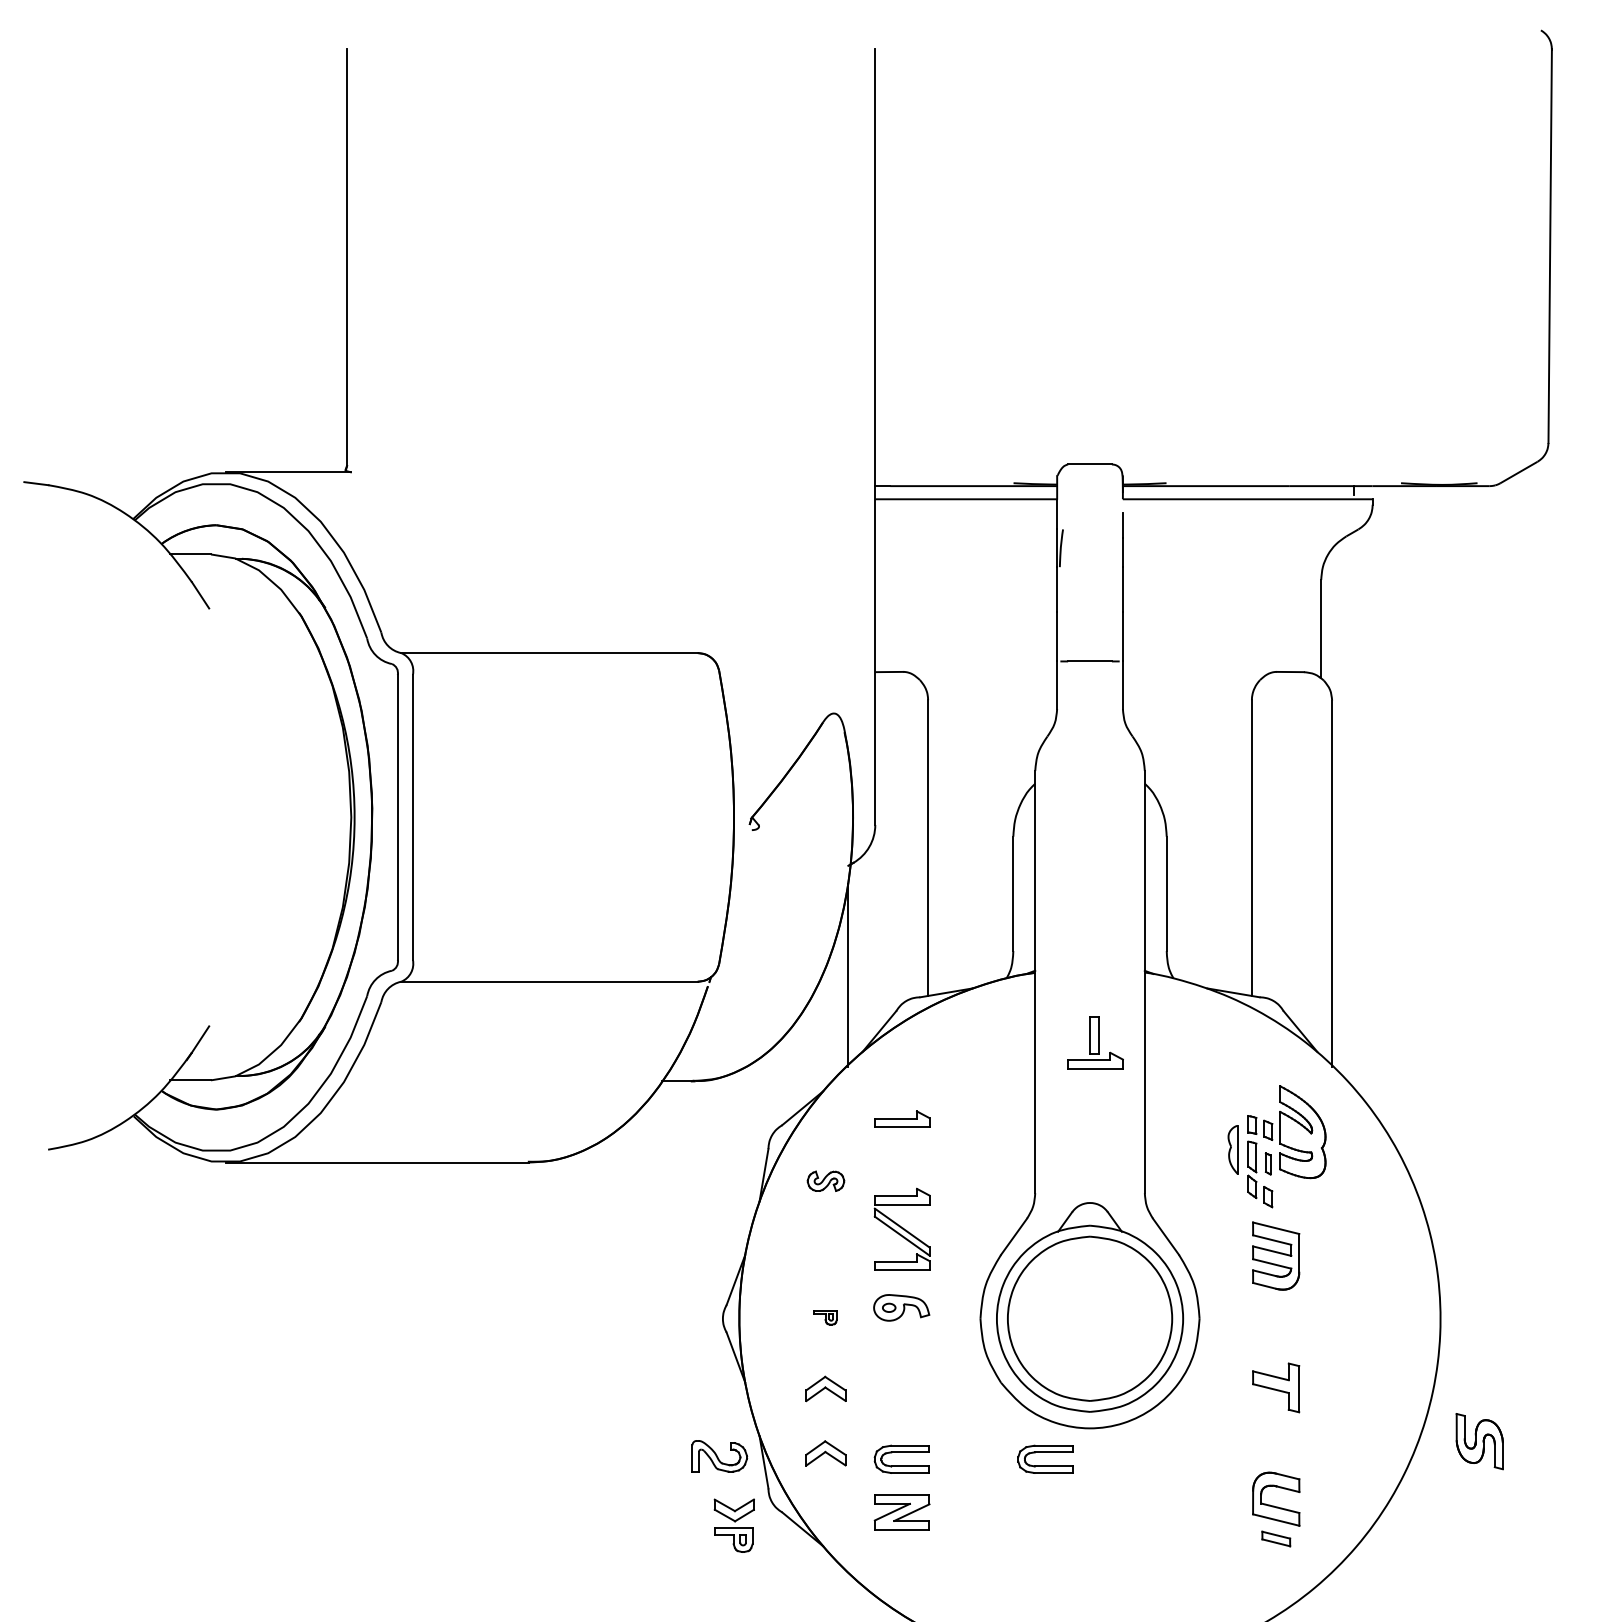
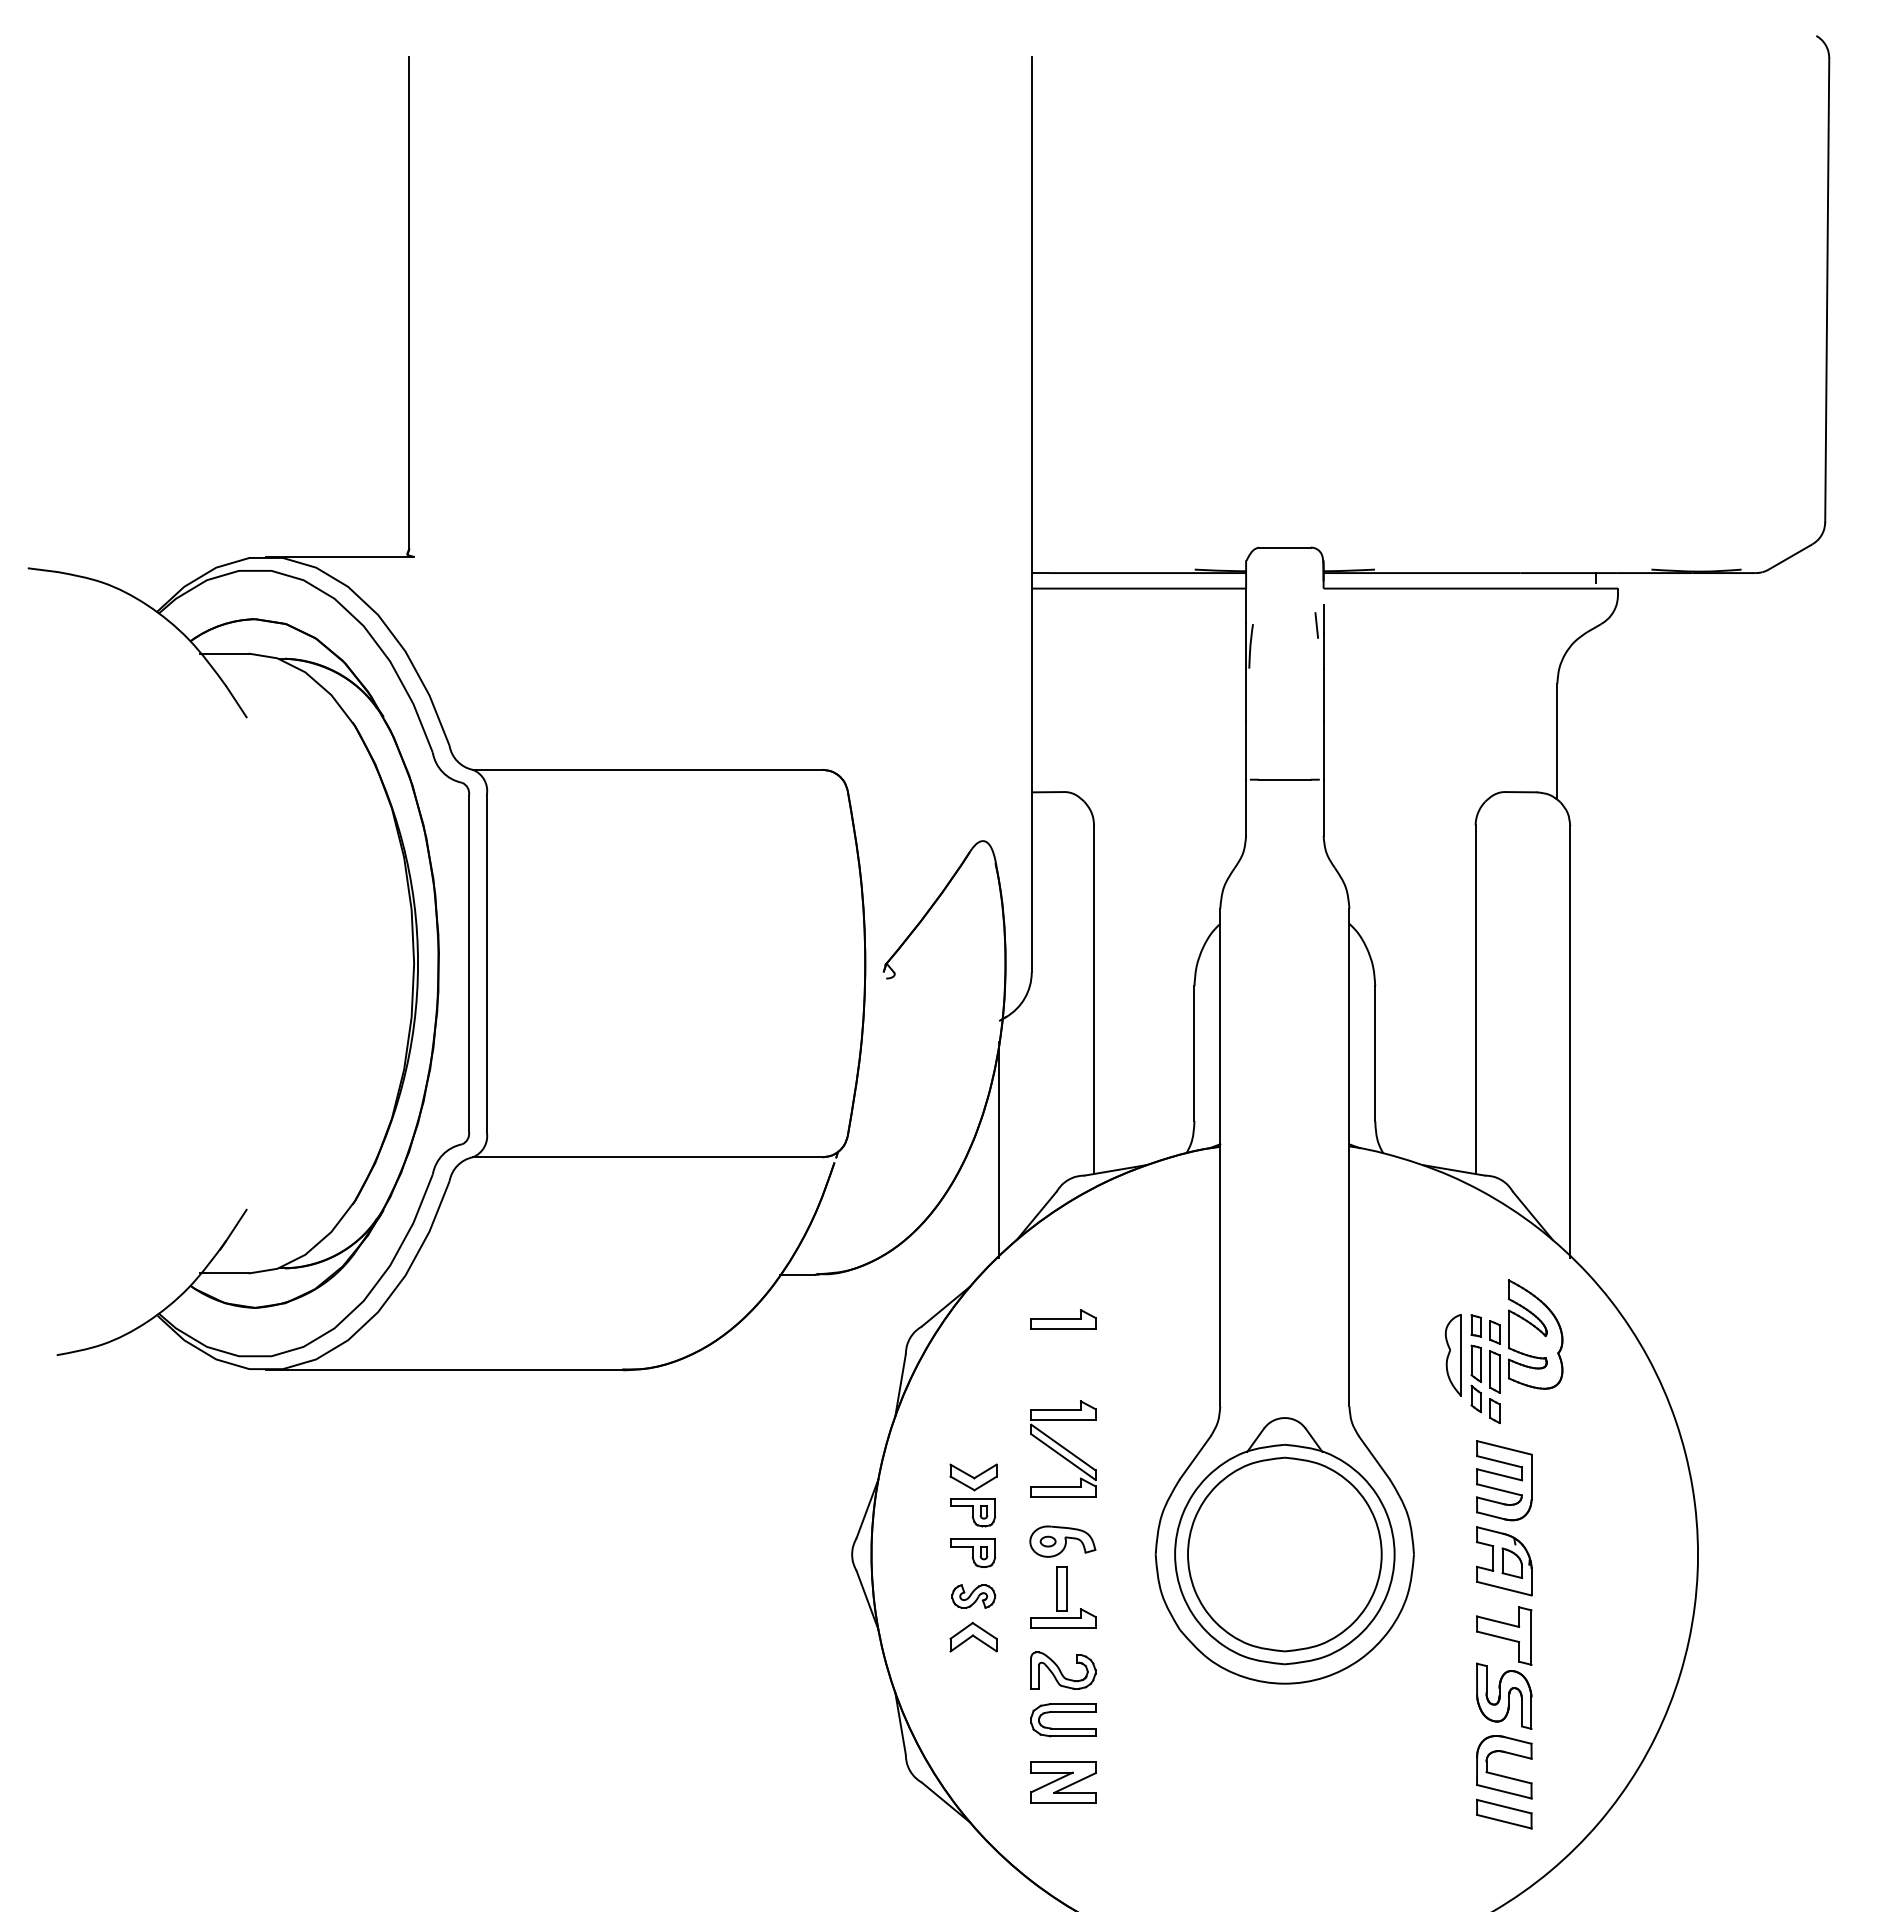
line: (1116, 530) -> (1316, 625), added
part: (1095, 1043) -> (1063, 1597), moved
part: (1233, 1149) -> (1453, 1355), size x1.43
part: (1267, 1163) -> (1494, 1371), size x1.67
part: (825, 1181) -> (973, 1596), moved
part: (825, 1317) -> (973, 1552), size x1.67
part: (1276, 1324) -> (1504, 1561), added
part: (1479, 1440) -> (1504, 1695), moved
part: (825, 1452) -> (973, 1712), removed
part: (1045, 1452) -> (1232, 1712), removed
part: (719, 1456) -> (1063, 1670), moved
part: (734, 1525) -> (973, 1495), moved
part: (1276, 1538) -> (1504, 1813), size x1.67

